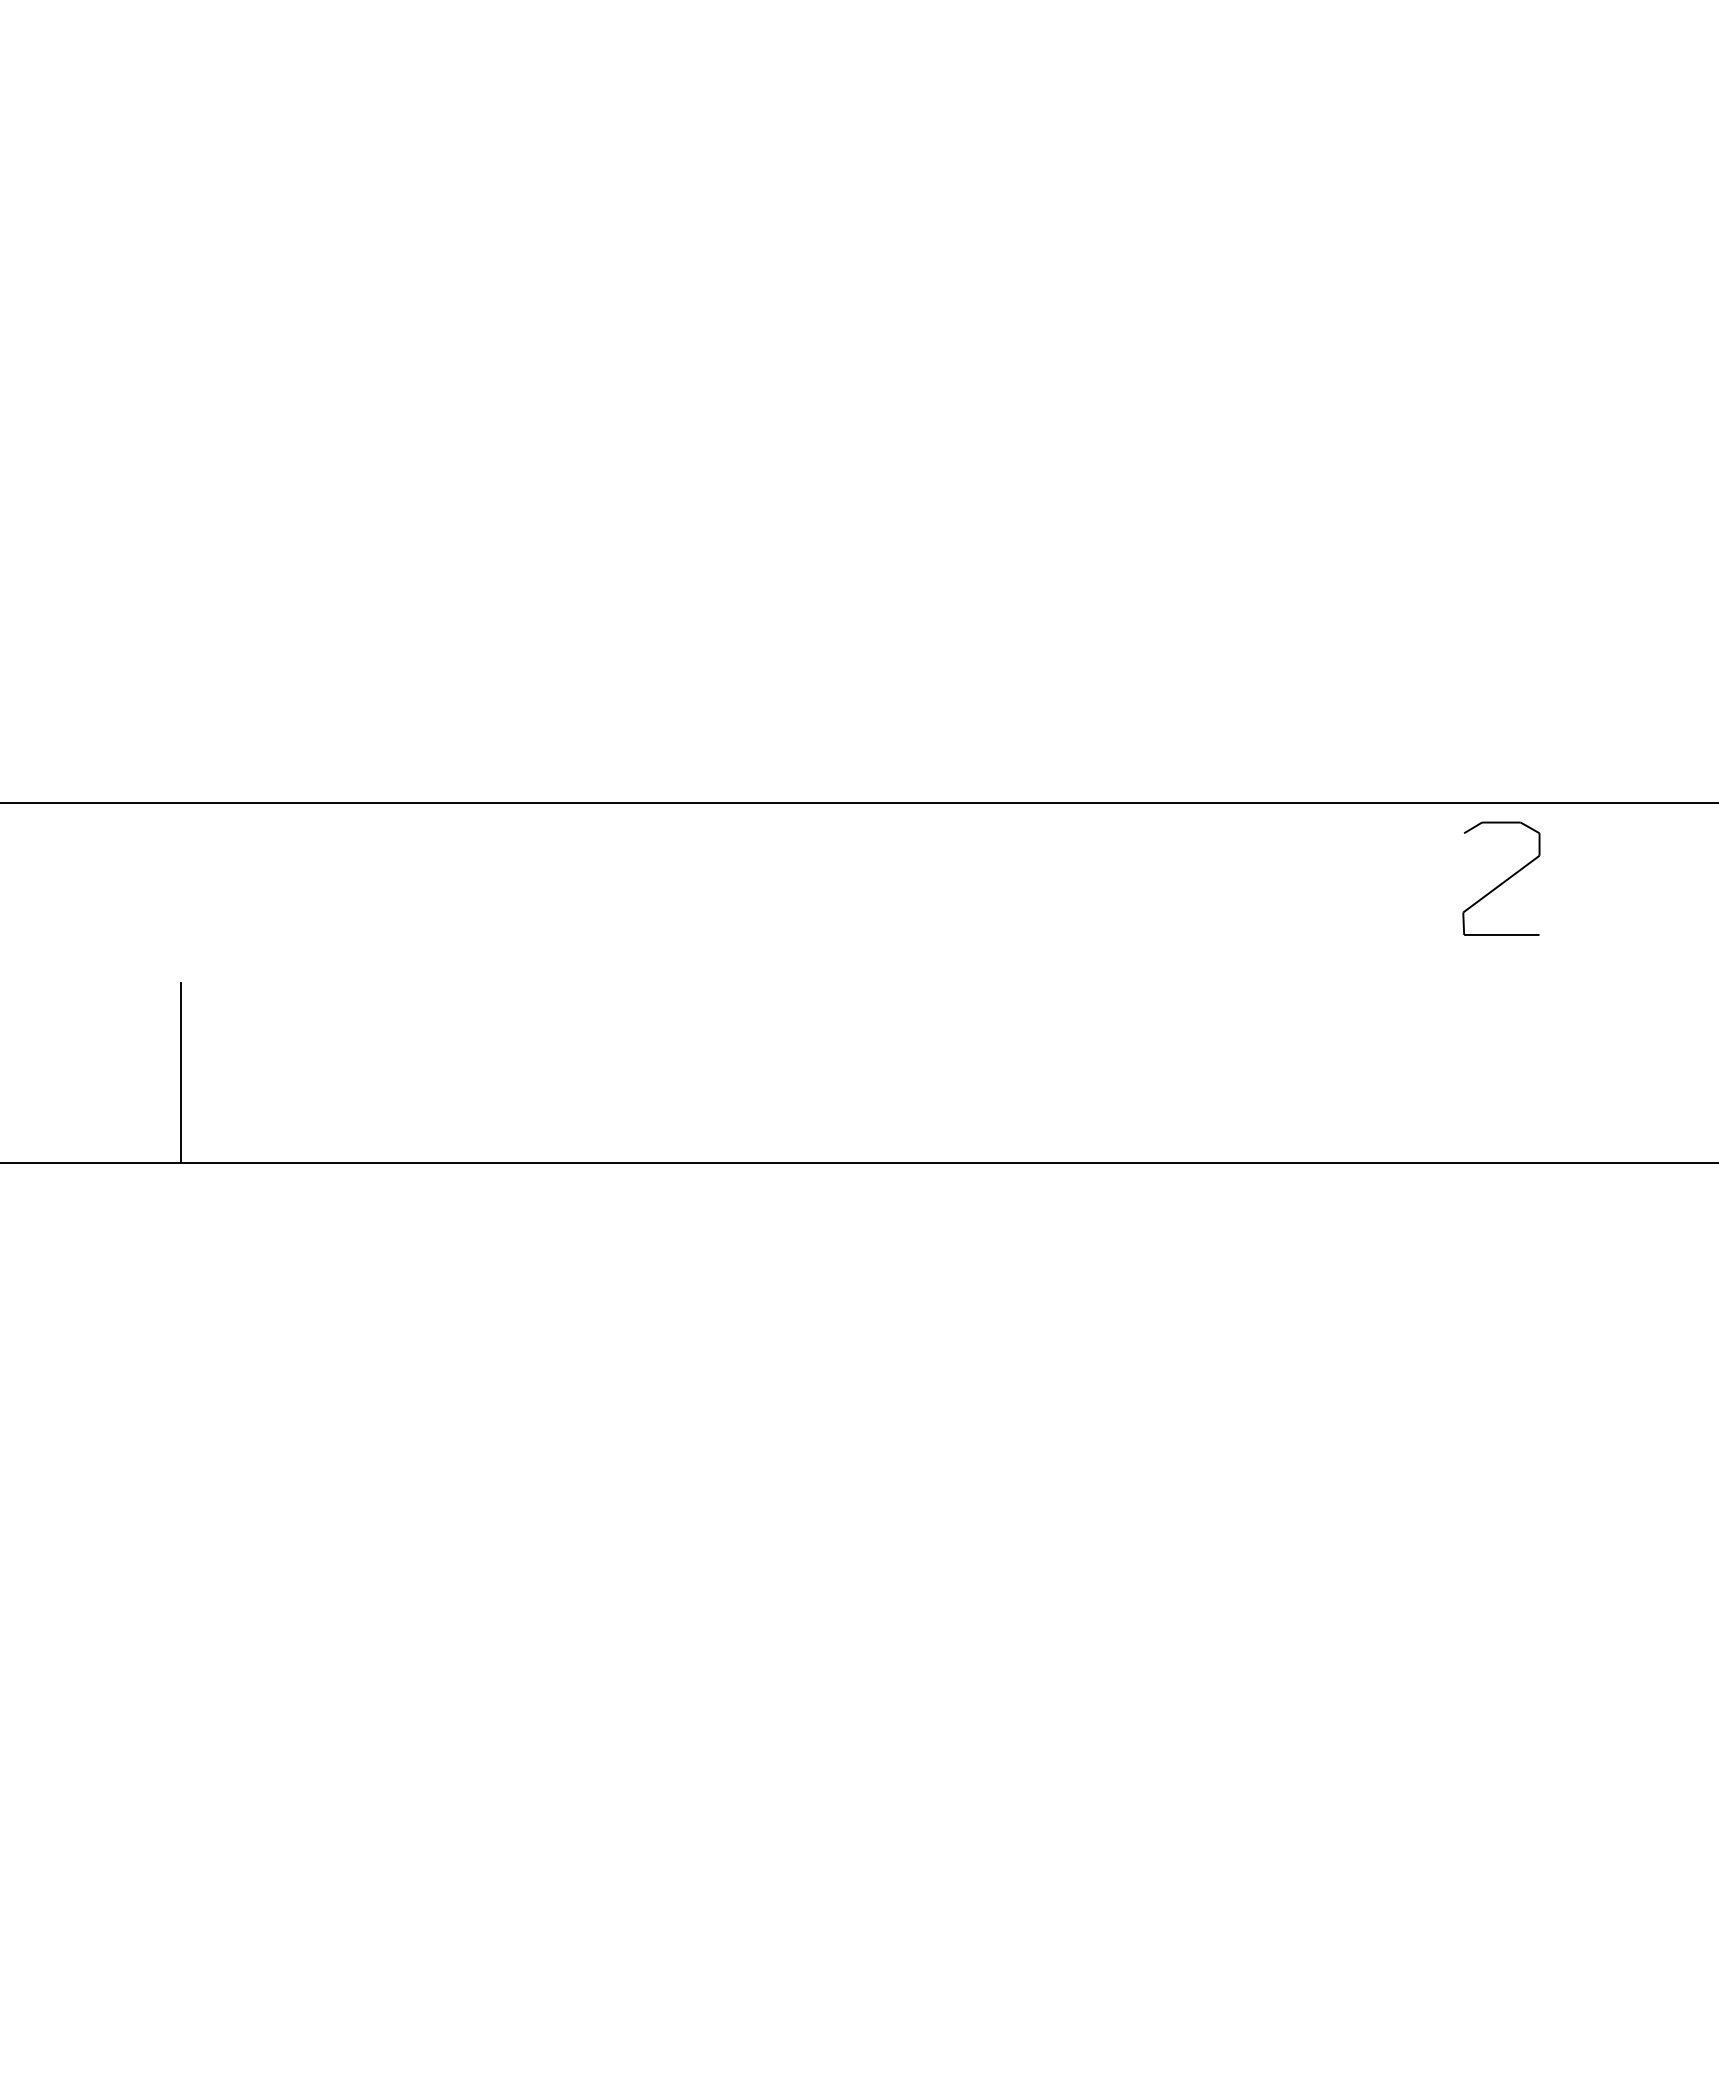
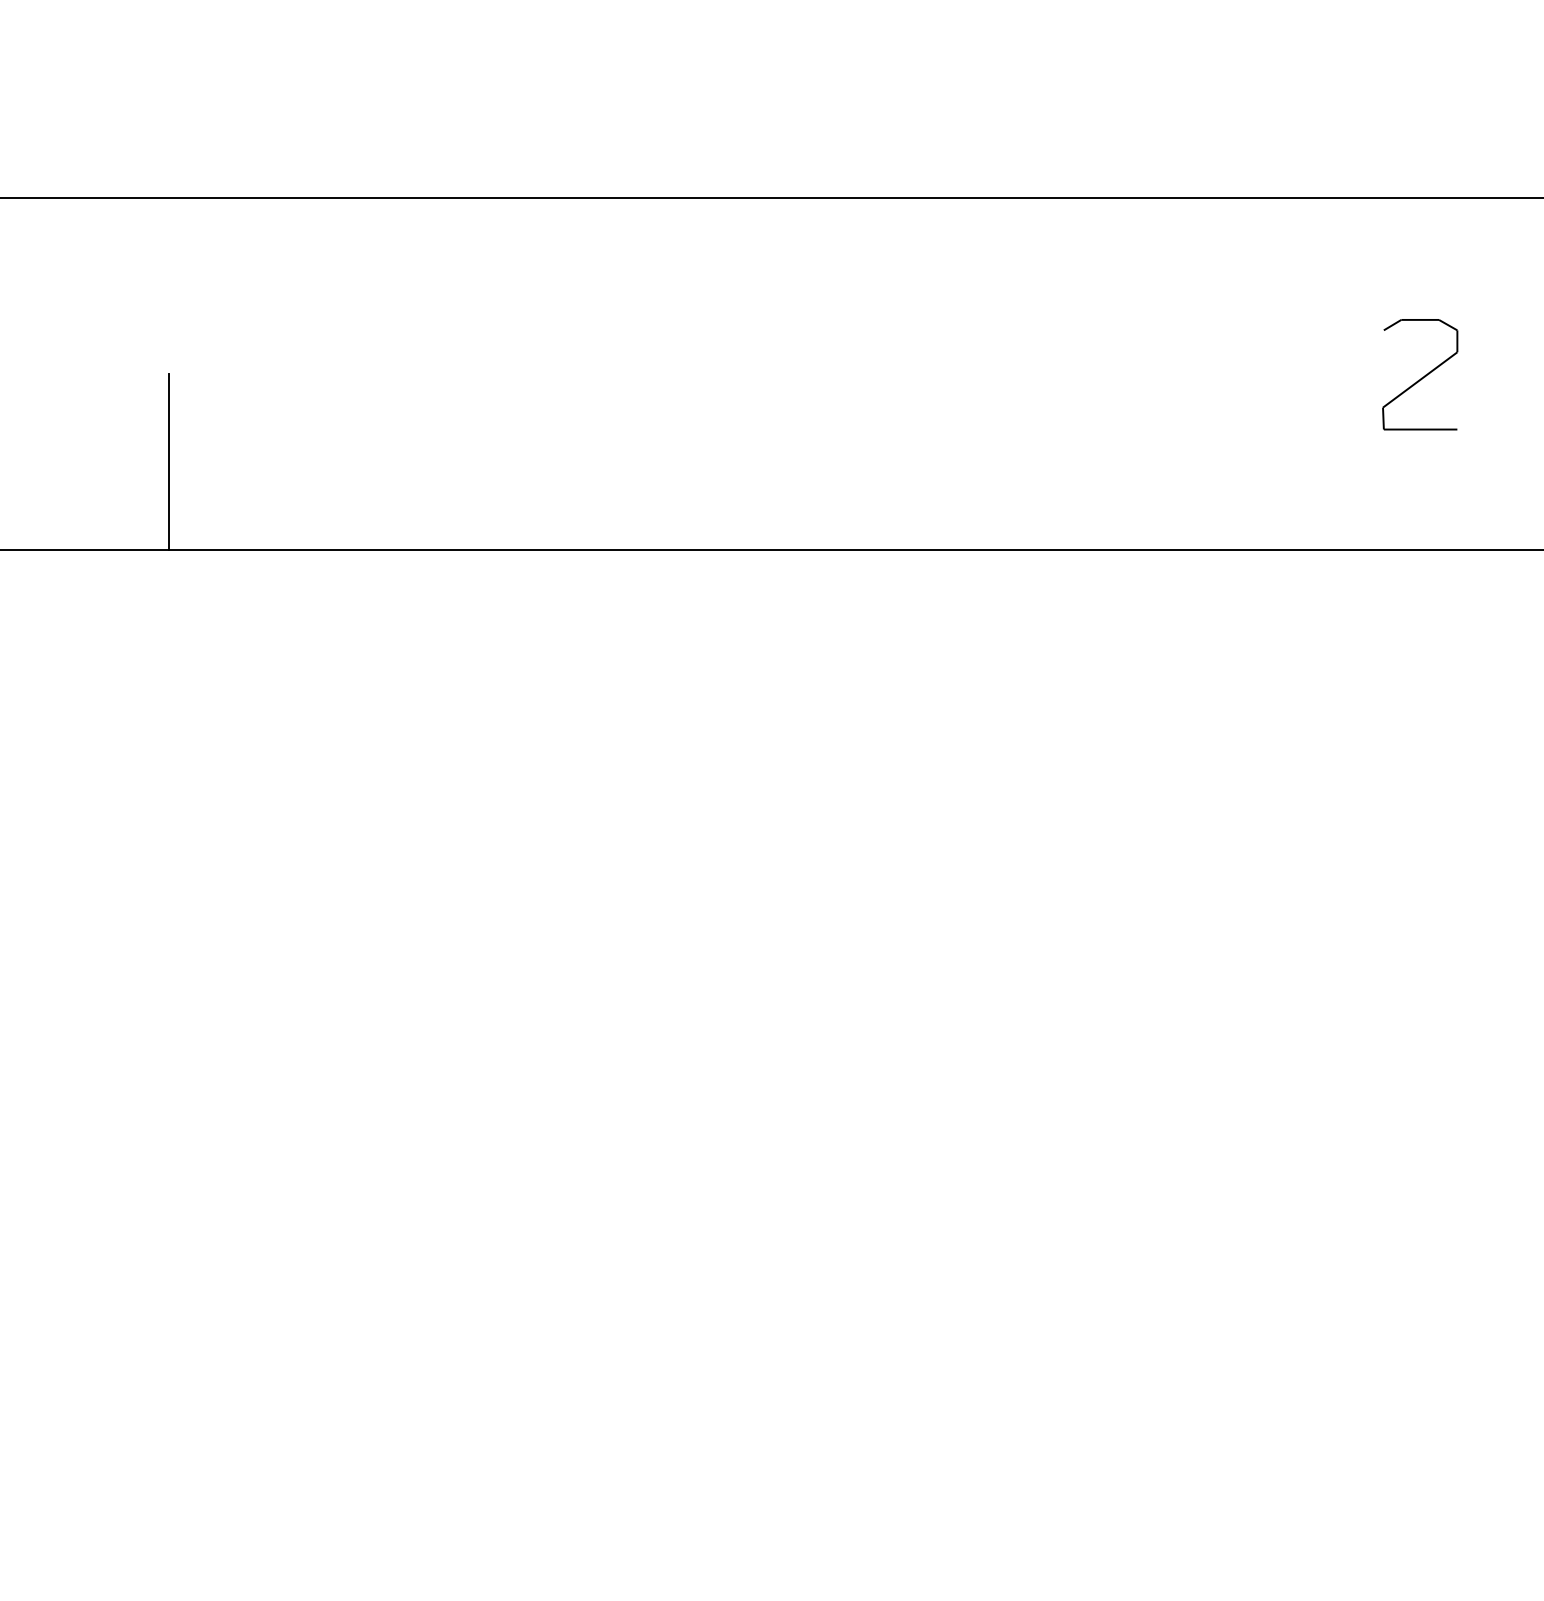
part: (1501, 878) -> (1420, 374), moved

